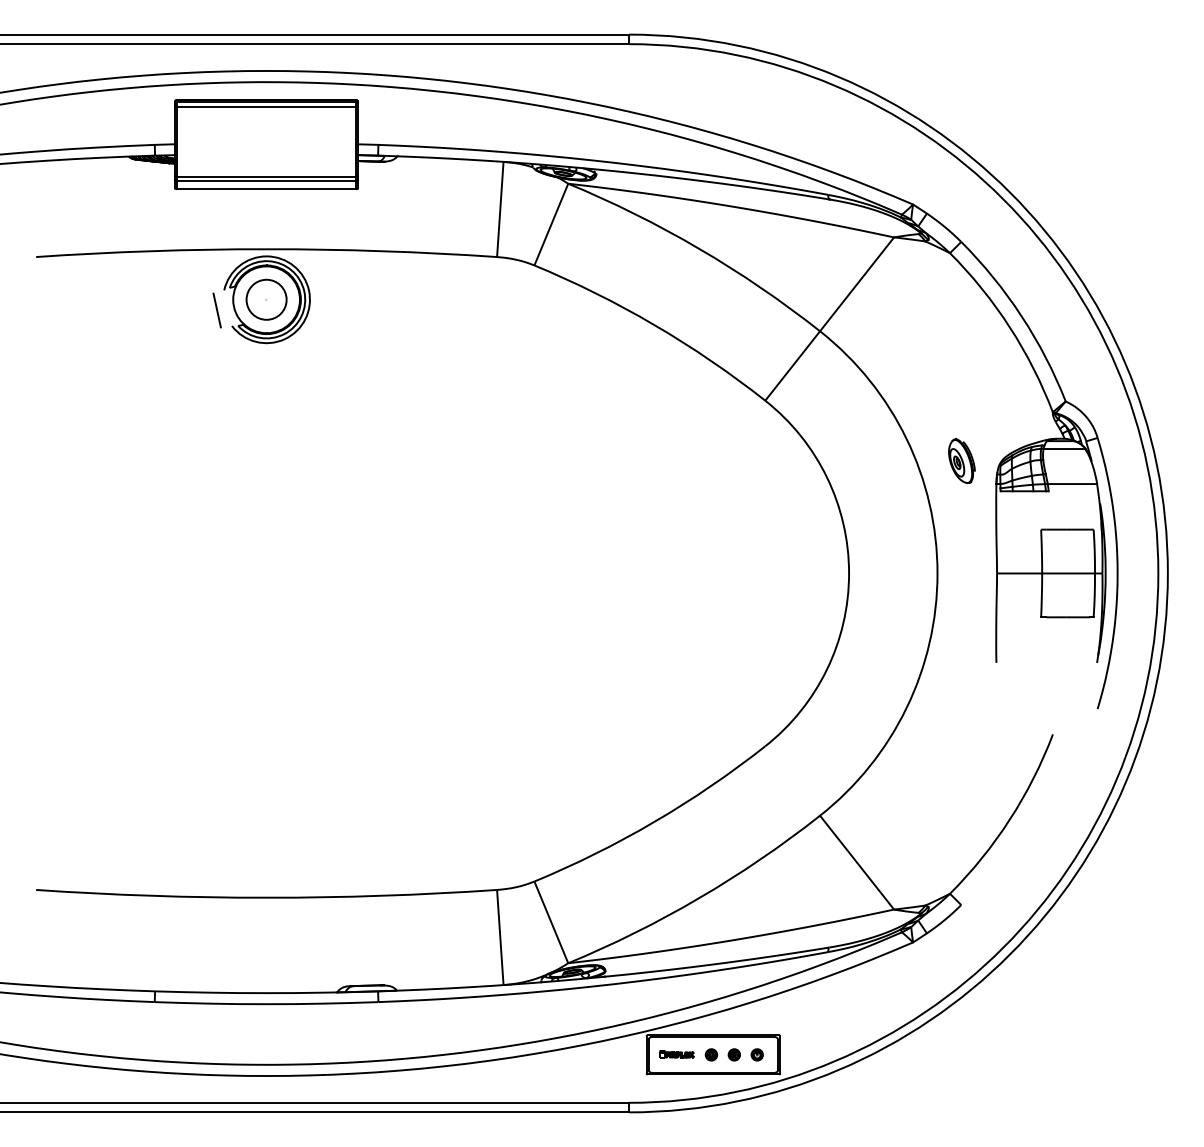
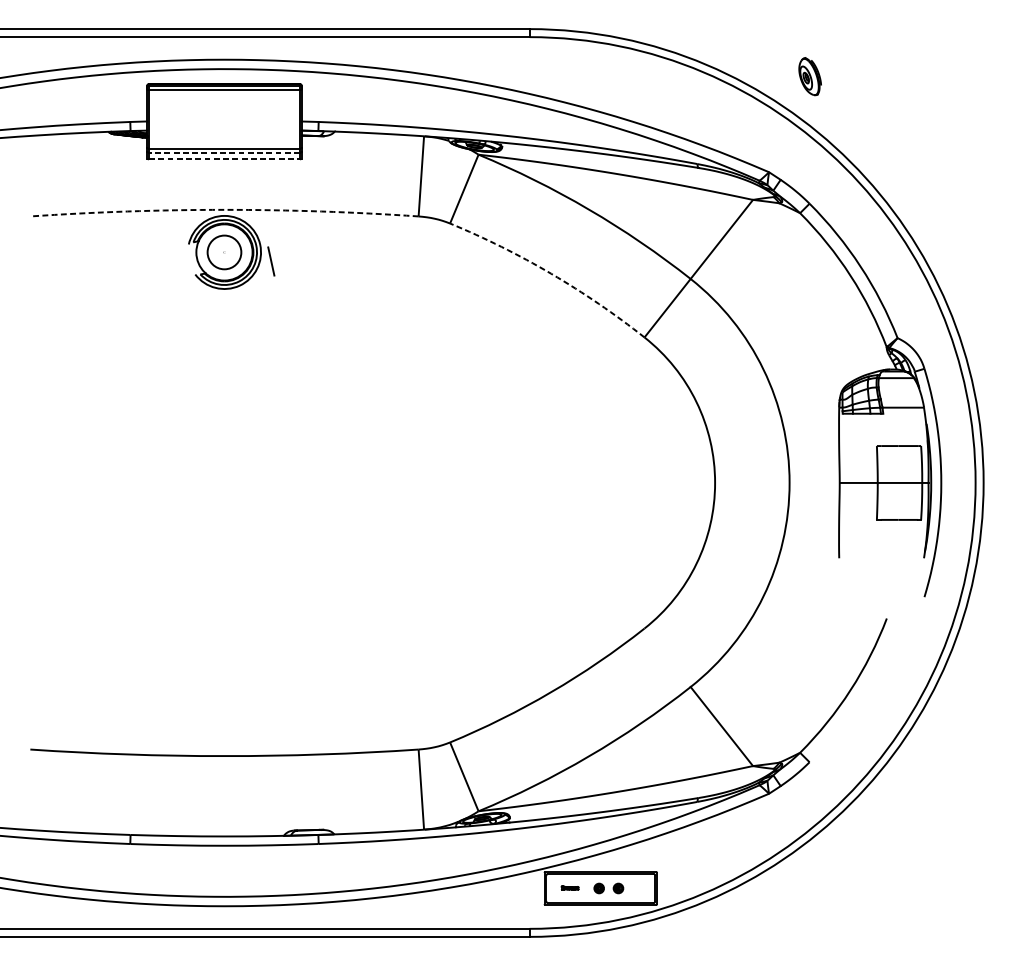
line: (266, 181) -> (224, 152), solid -> dashed
line: (266, 189) -> (224, 159), solid -> dashed
arc: (266, 249) -> (224, 210), solid -> dashed
line: (216, 310) -> (270, 261), moved
arc: (654, 325) -> (551, 274), solid -> dashed
part: (961, 460) -> (809, 76), moved
part: (676, 1054) -> (569, 888), size x0.6
part: (756, 1054) -> (637, 888), removed

